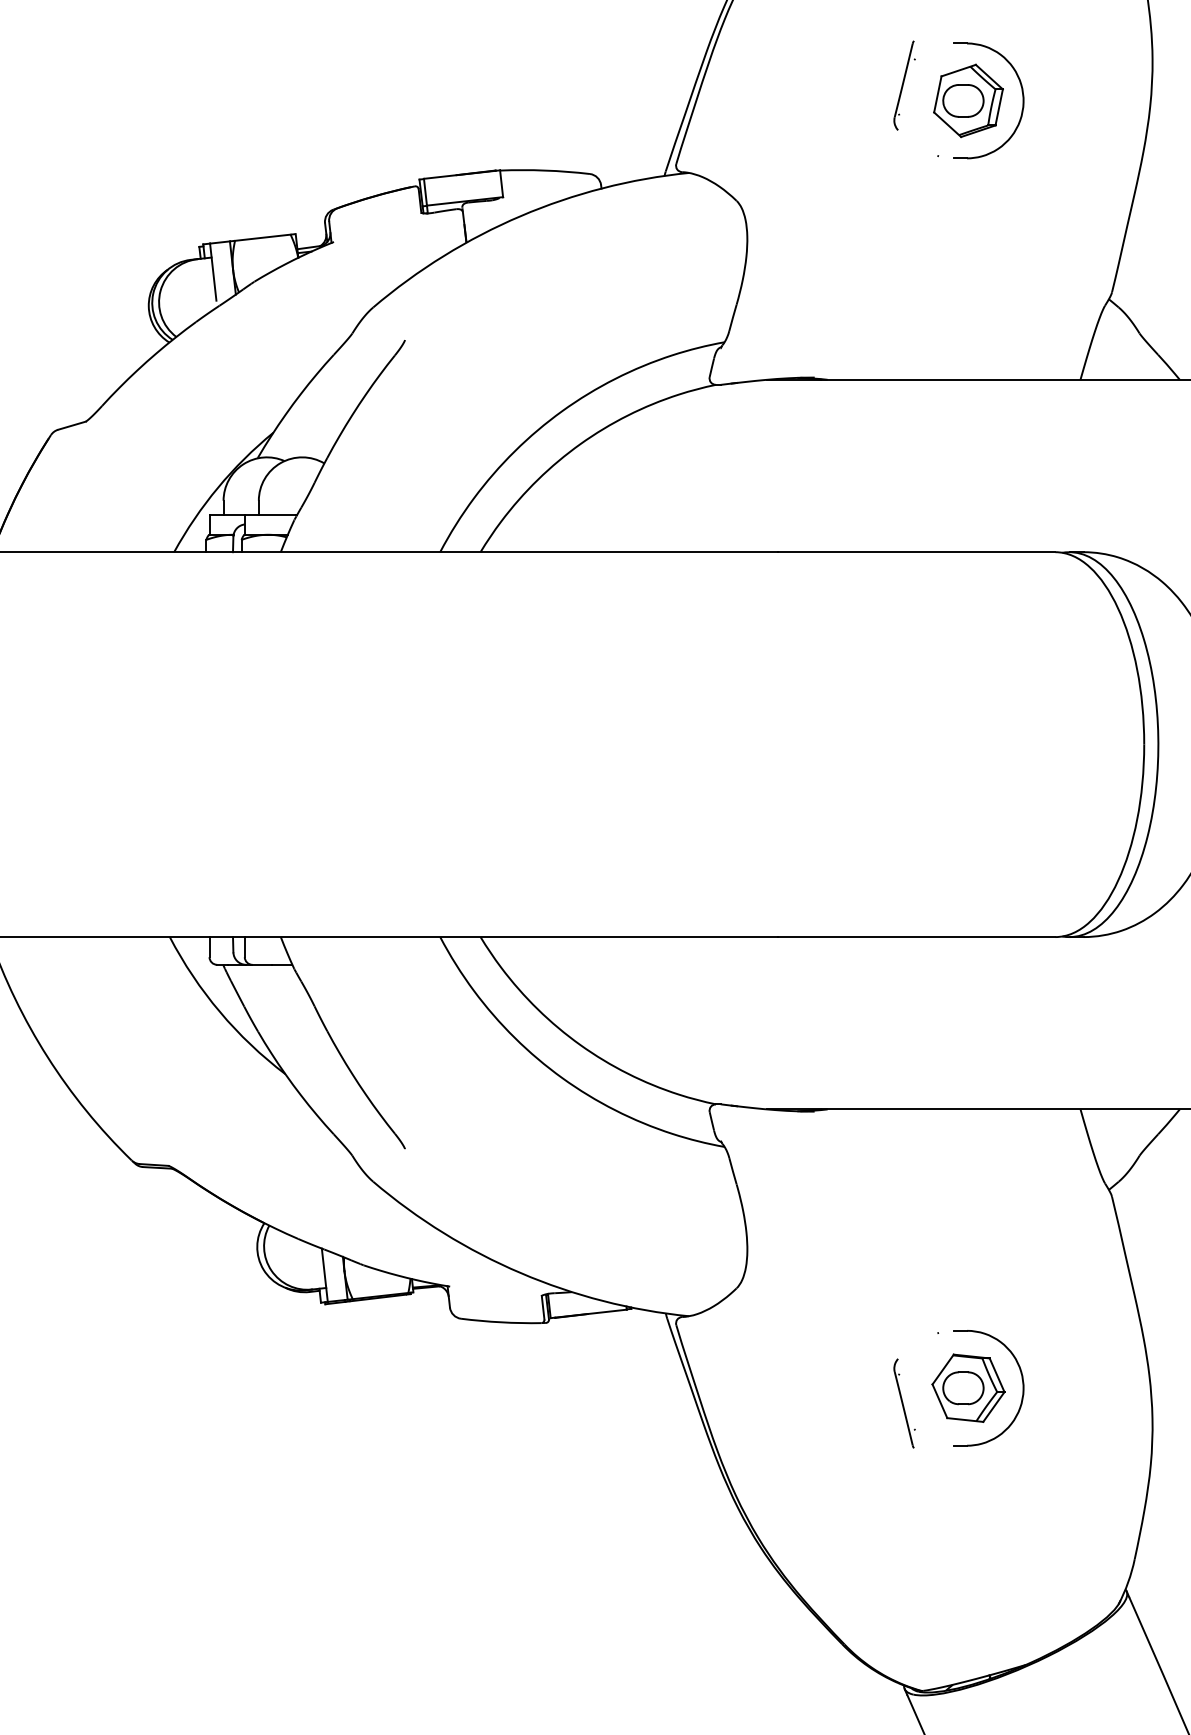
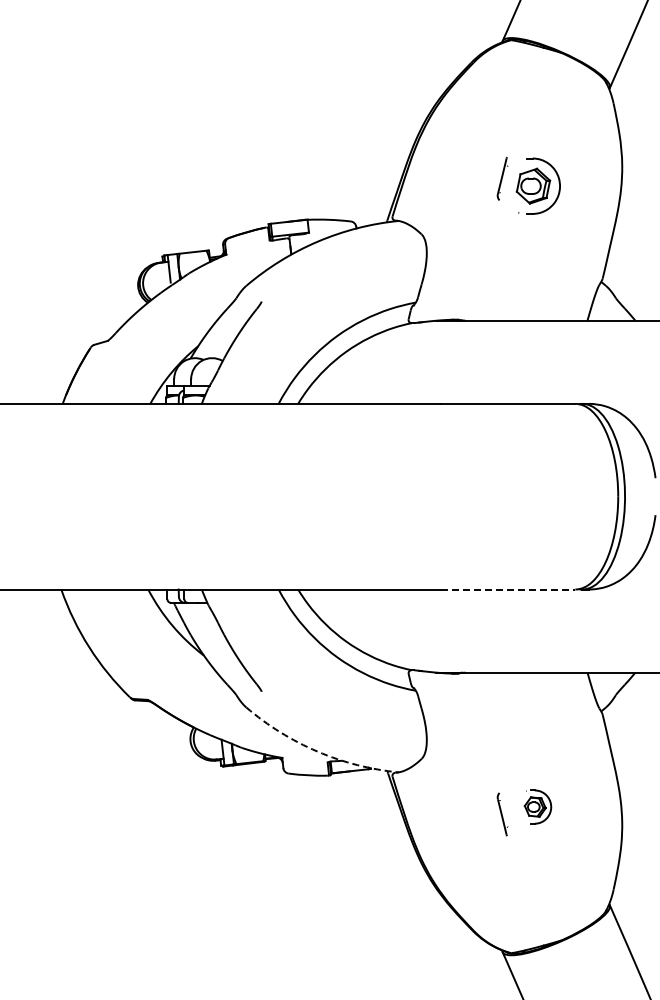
line: (916, 937) -> (508, 589), solid -> dashed
arc: (520, 1272) -> (317, 751), solid -> dashed
part: (976, 1386) -> (537, 806), size x0.6

